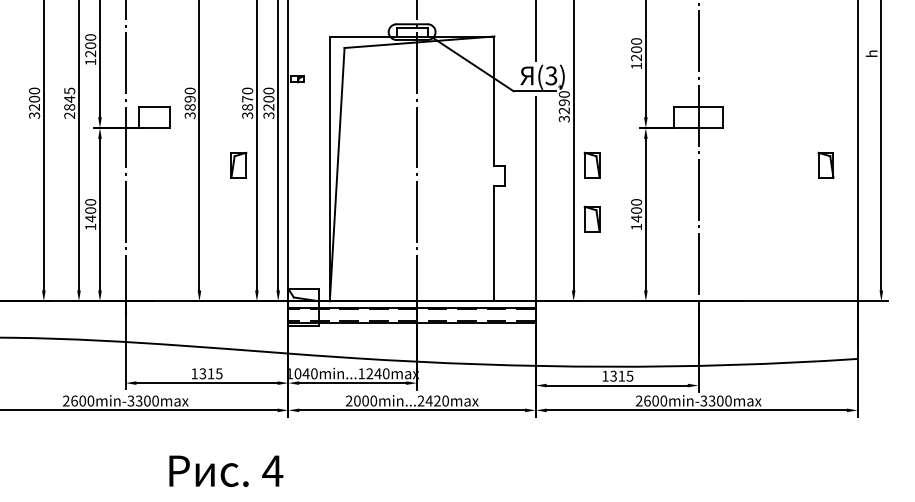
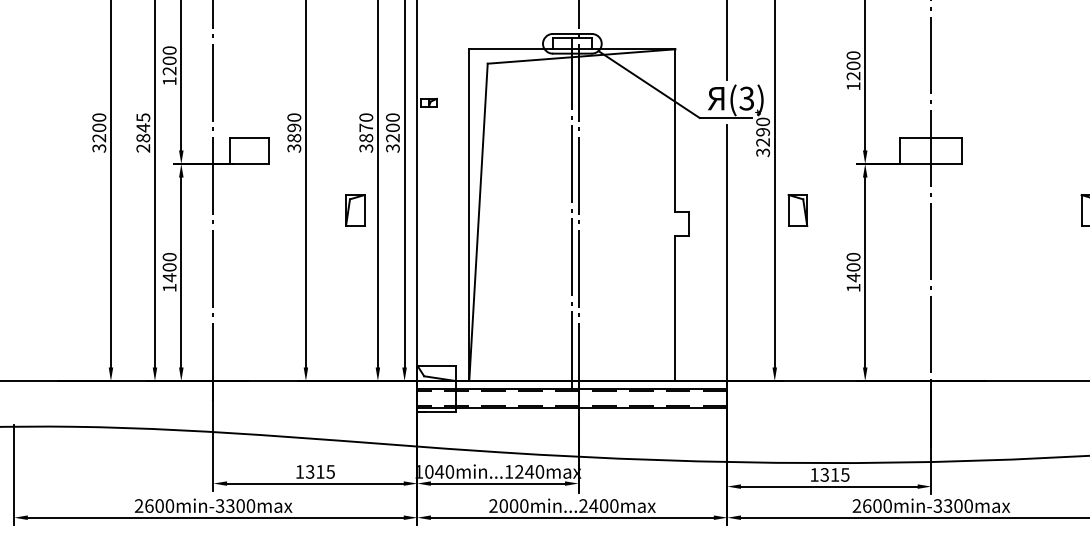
line: (412, 166) -> (572, 212), added
part: (591, 218) -> (797, 277), removed
text: (437, 400) -> (604, 505), 2000min...2420max -> 2000min...2400max

